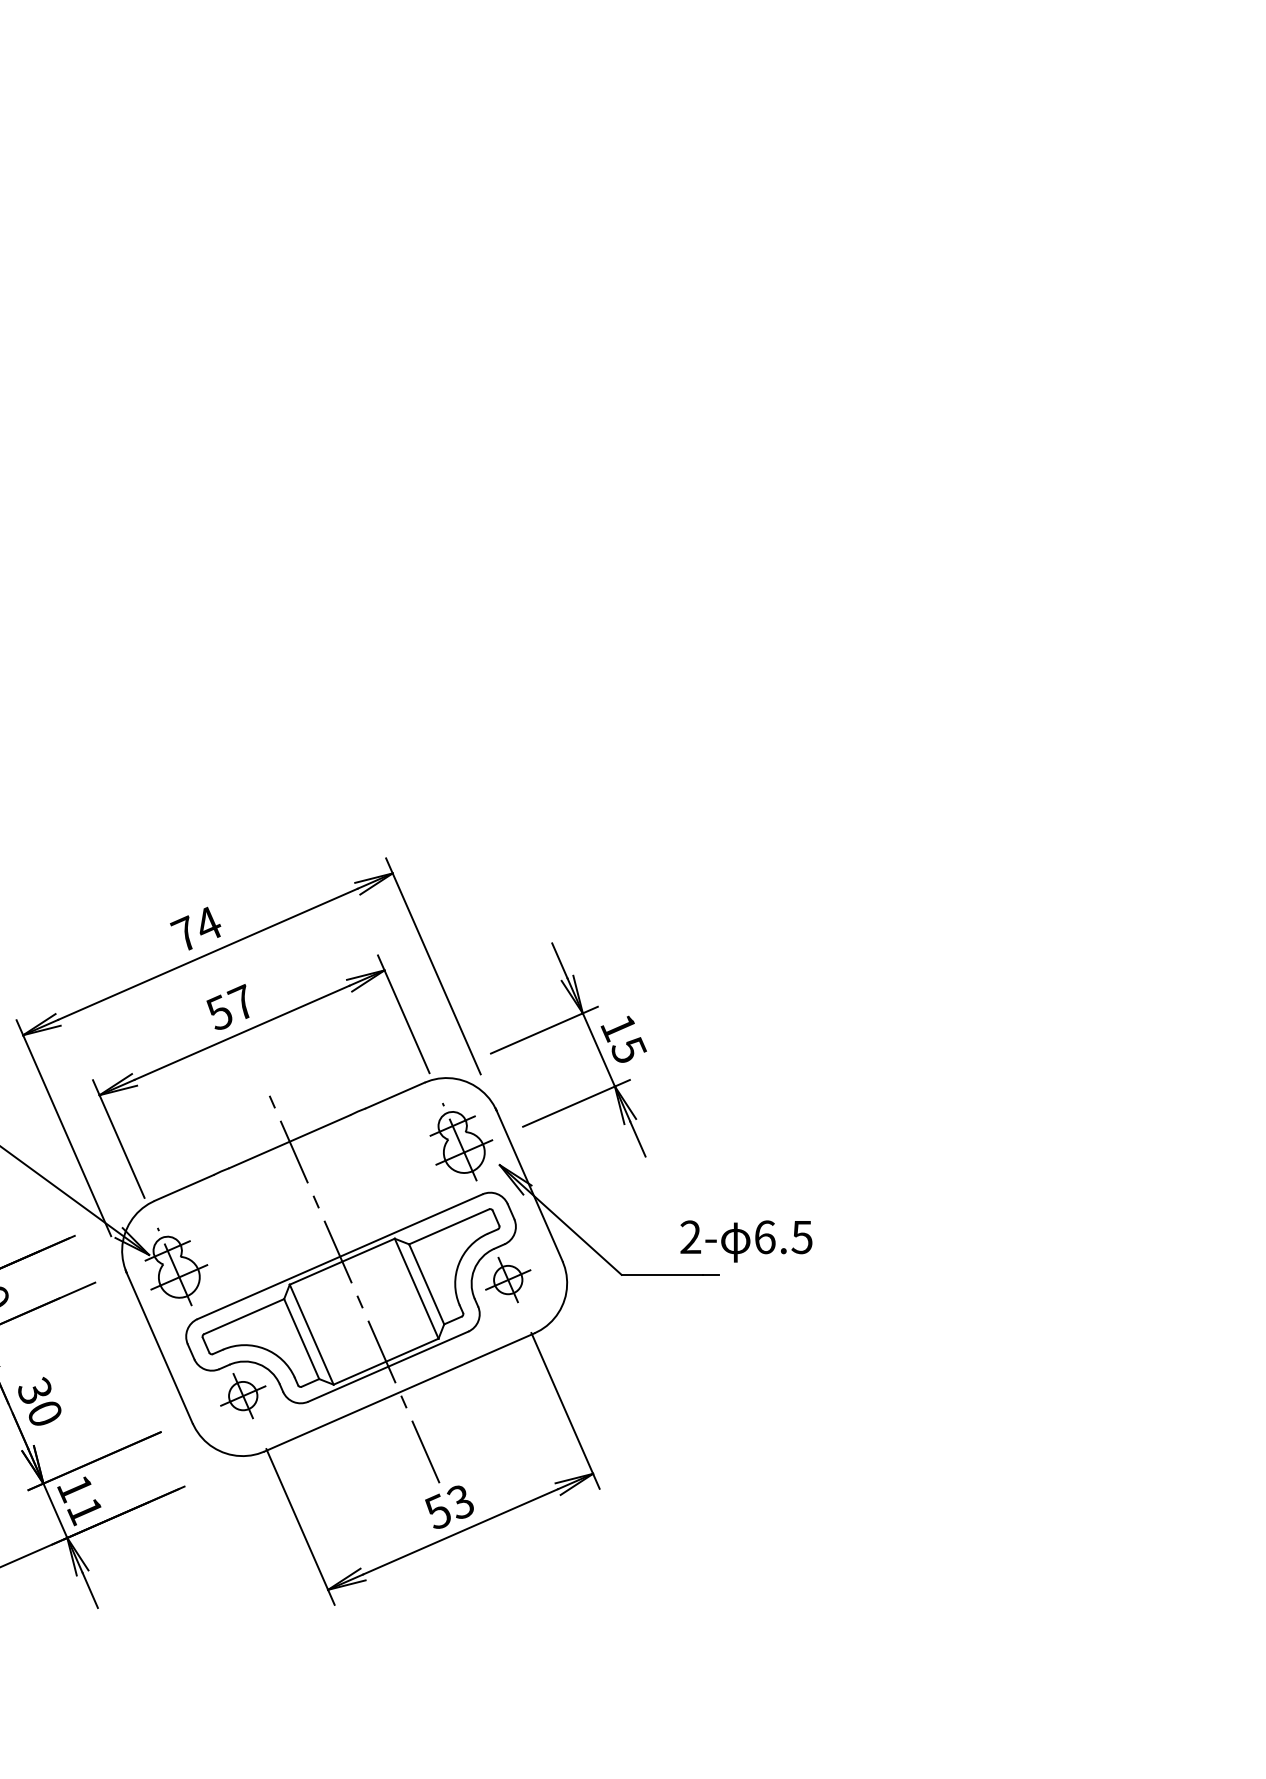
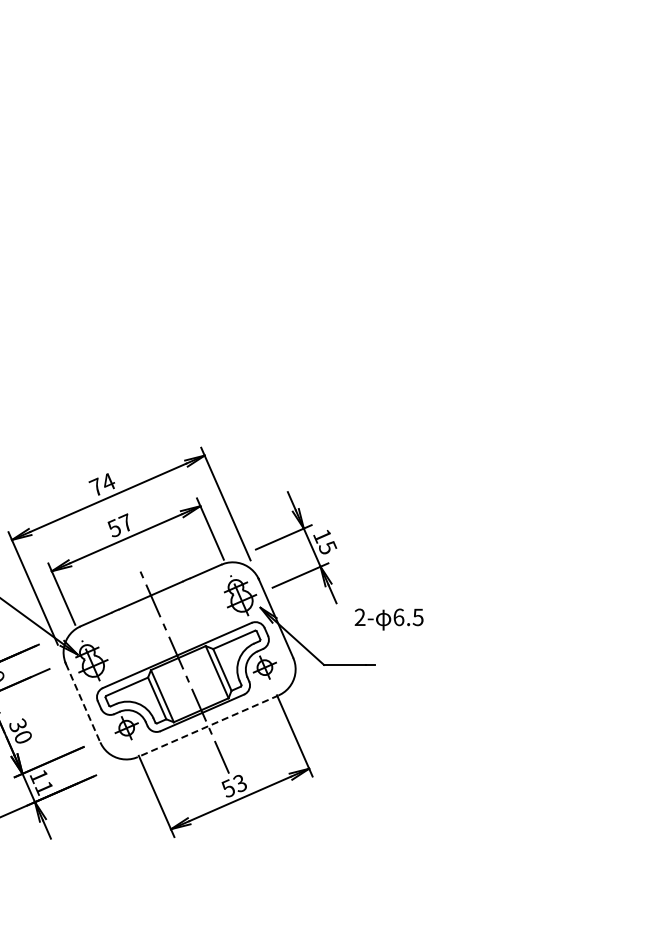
text: (745, 1241) -> (388, 619), moved
line: (160, 1348) -> (83, 703), solid -> dashed
line: (400, 1392) -> (208, 726), solid -> dashed

